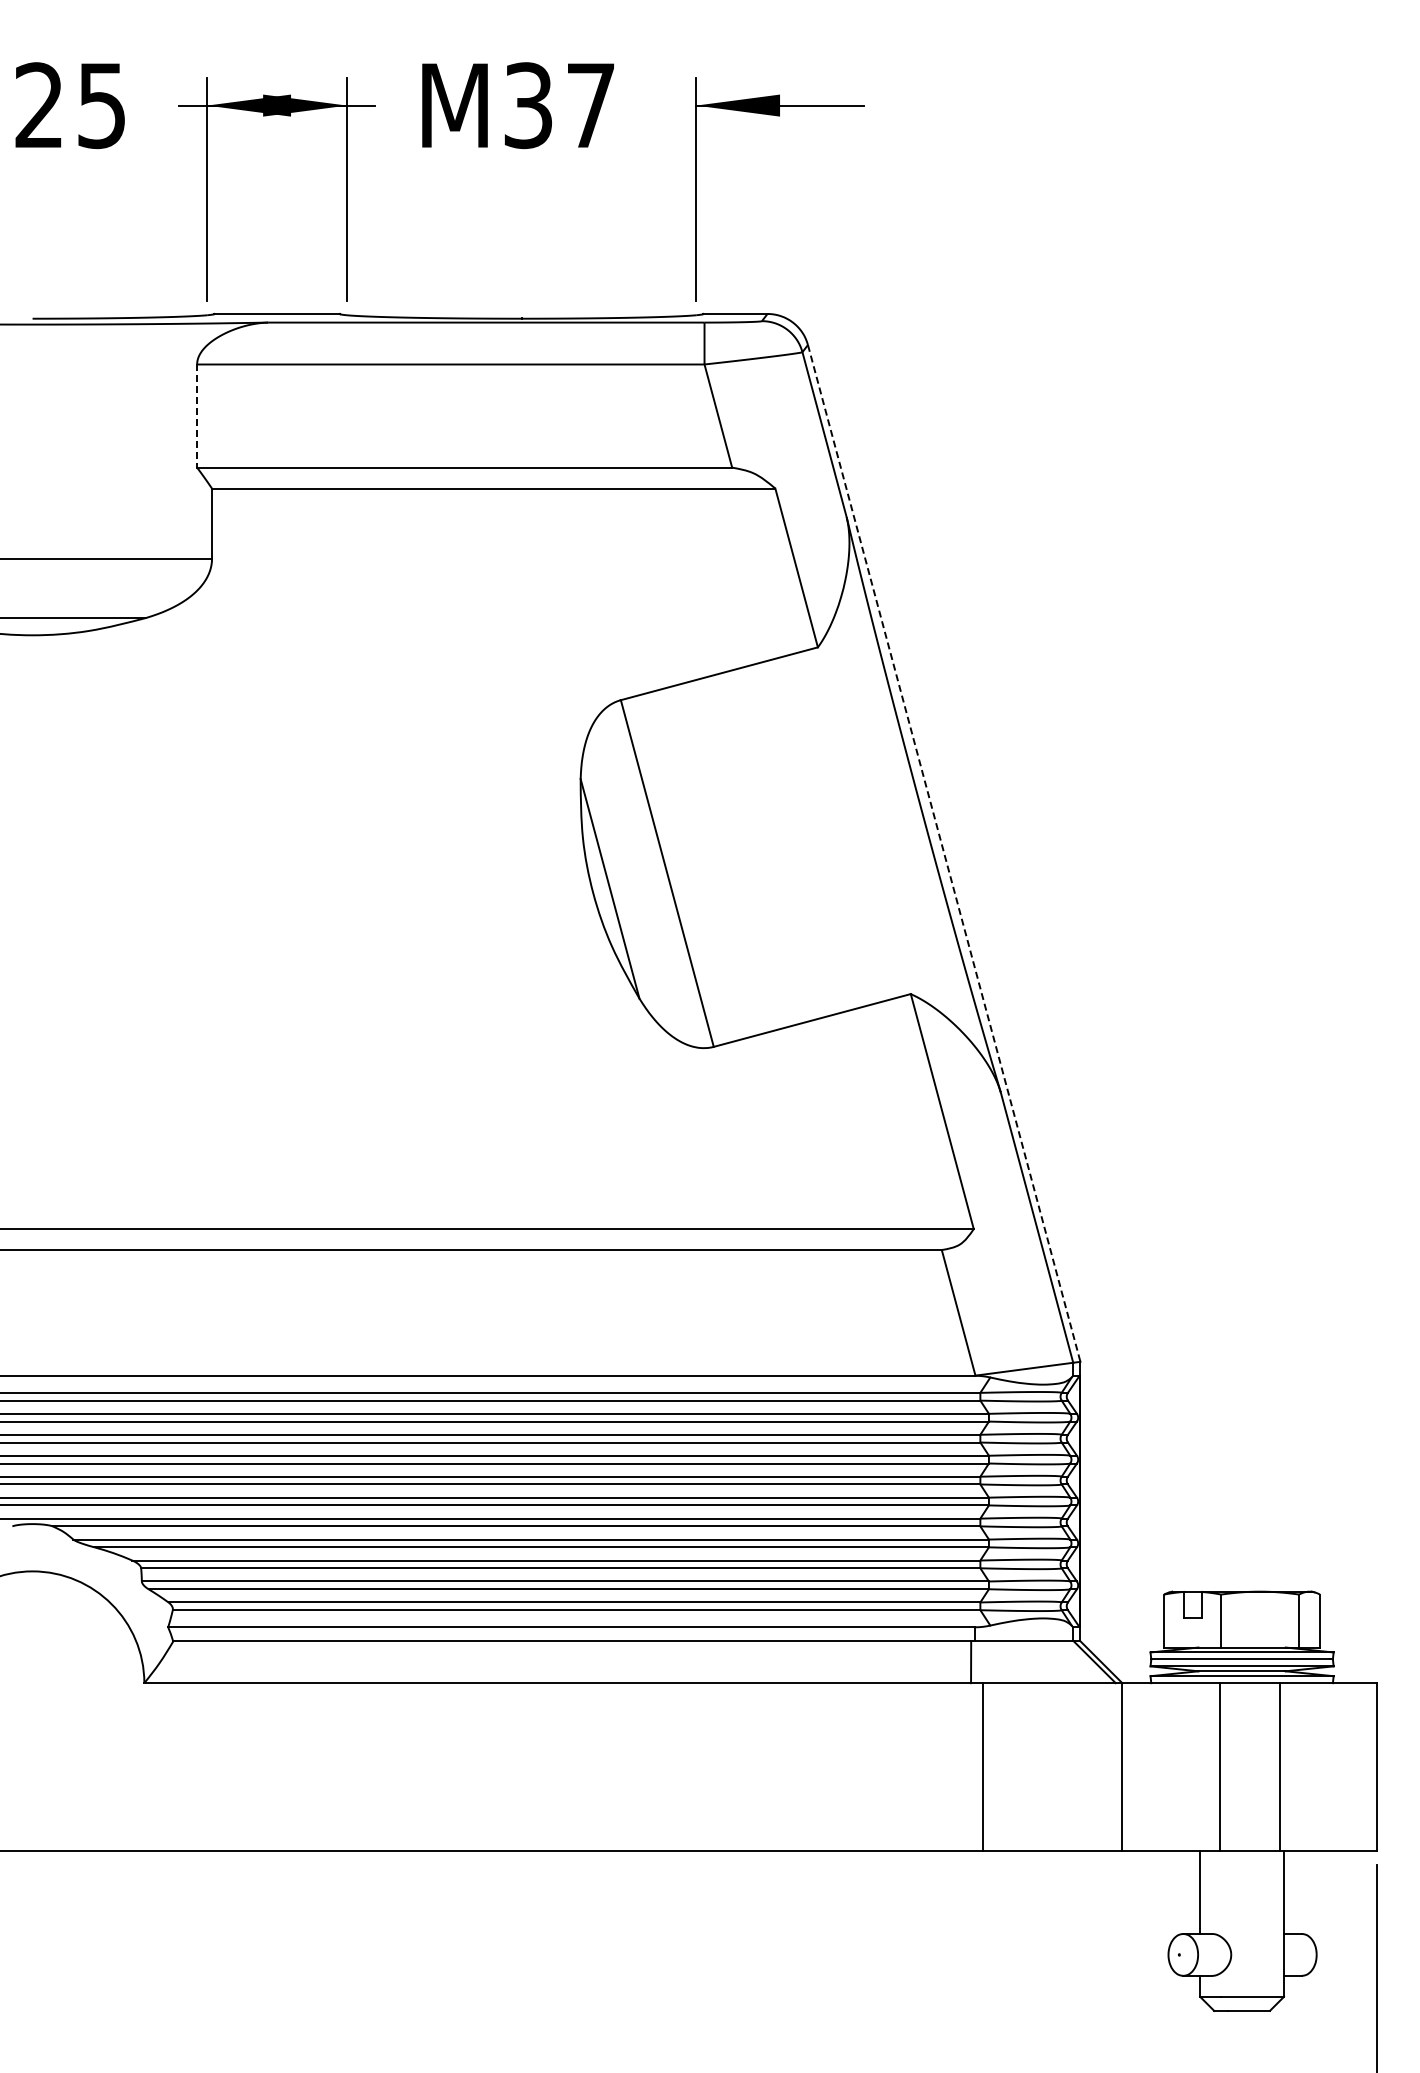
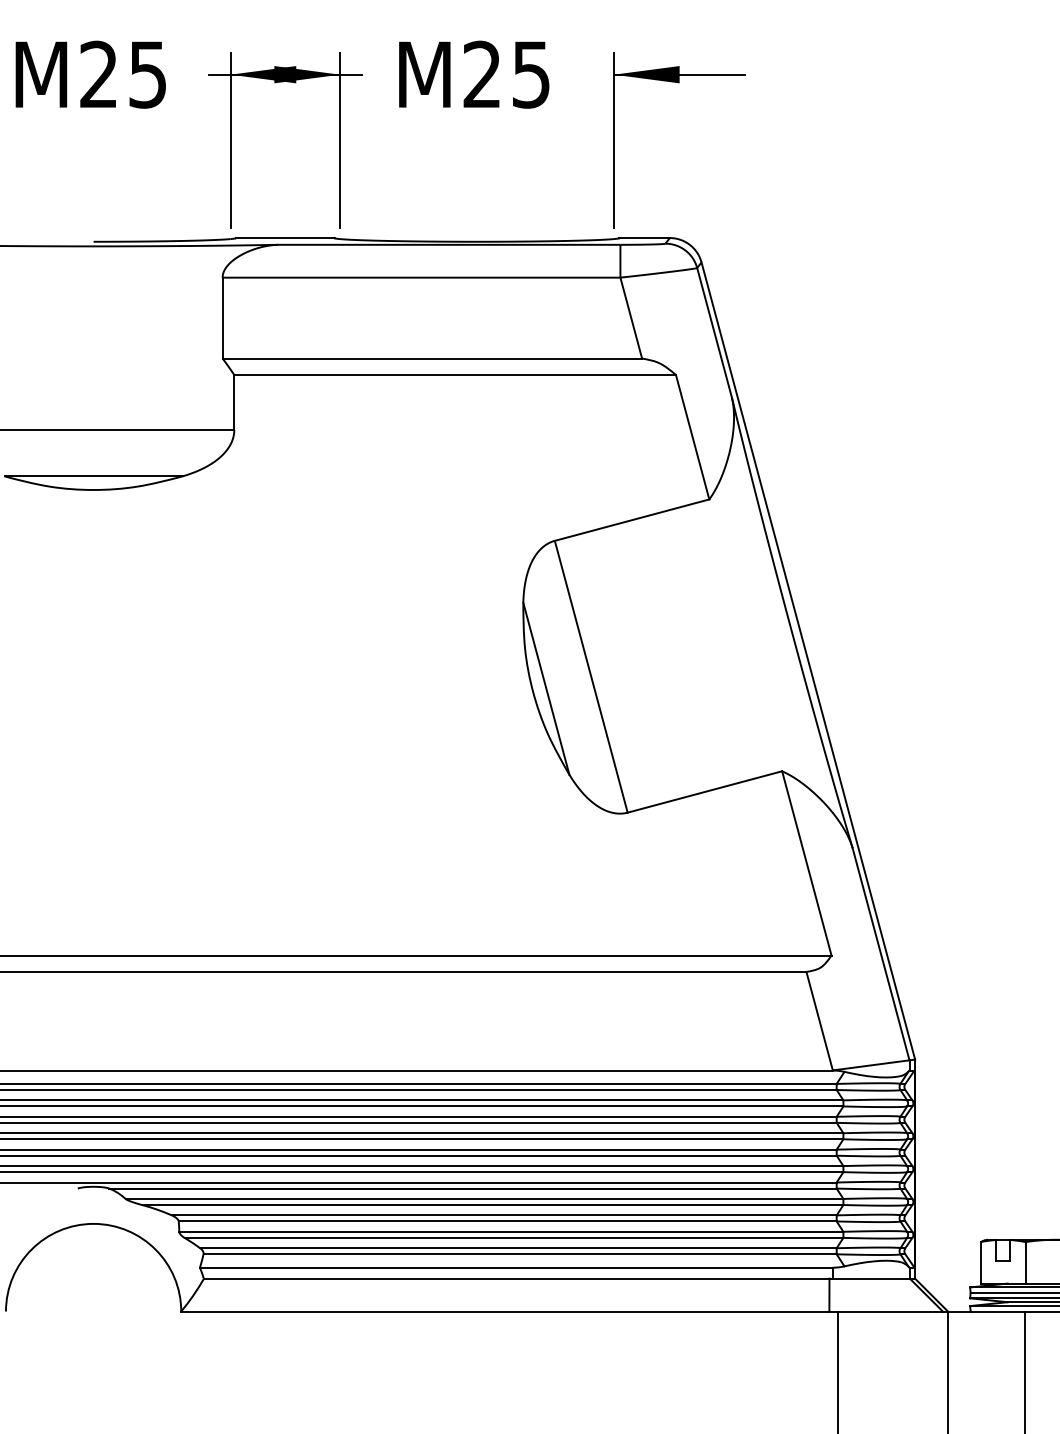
text: (558, 105) -> (505, 74), M37 -> M25
line: (197, 416) -> (222, 318), dashed -> solid
line: (944, 853) -> (808, 661), dashed -> solid

